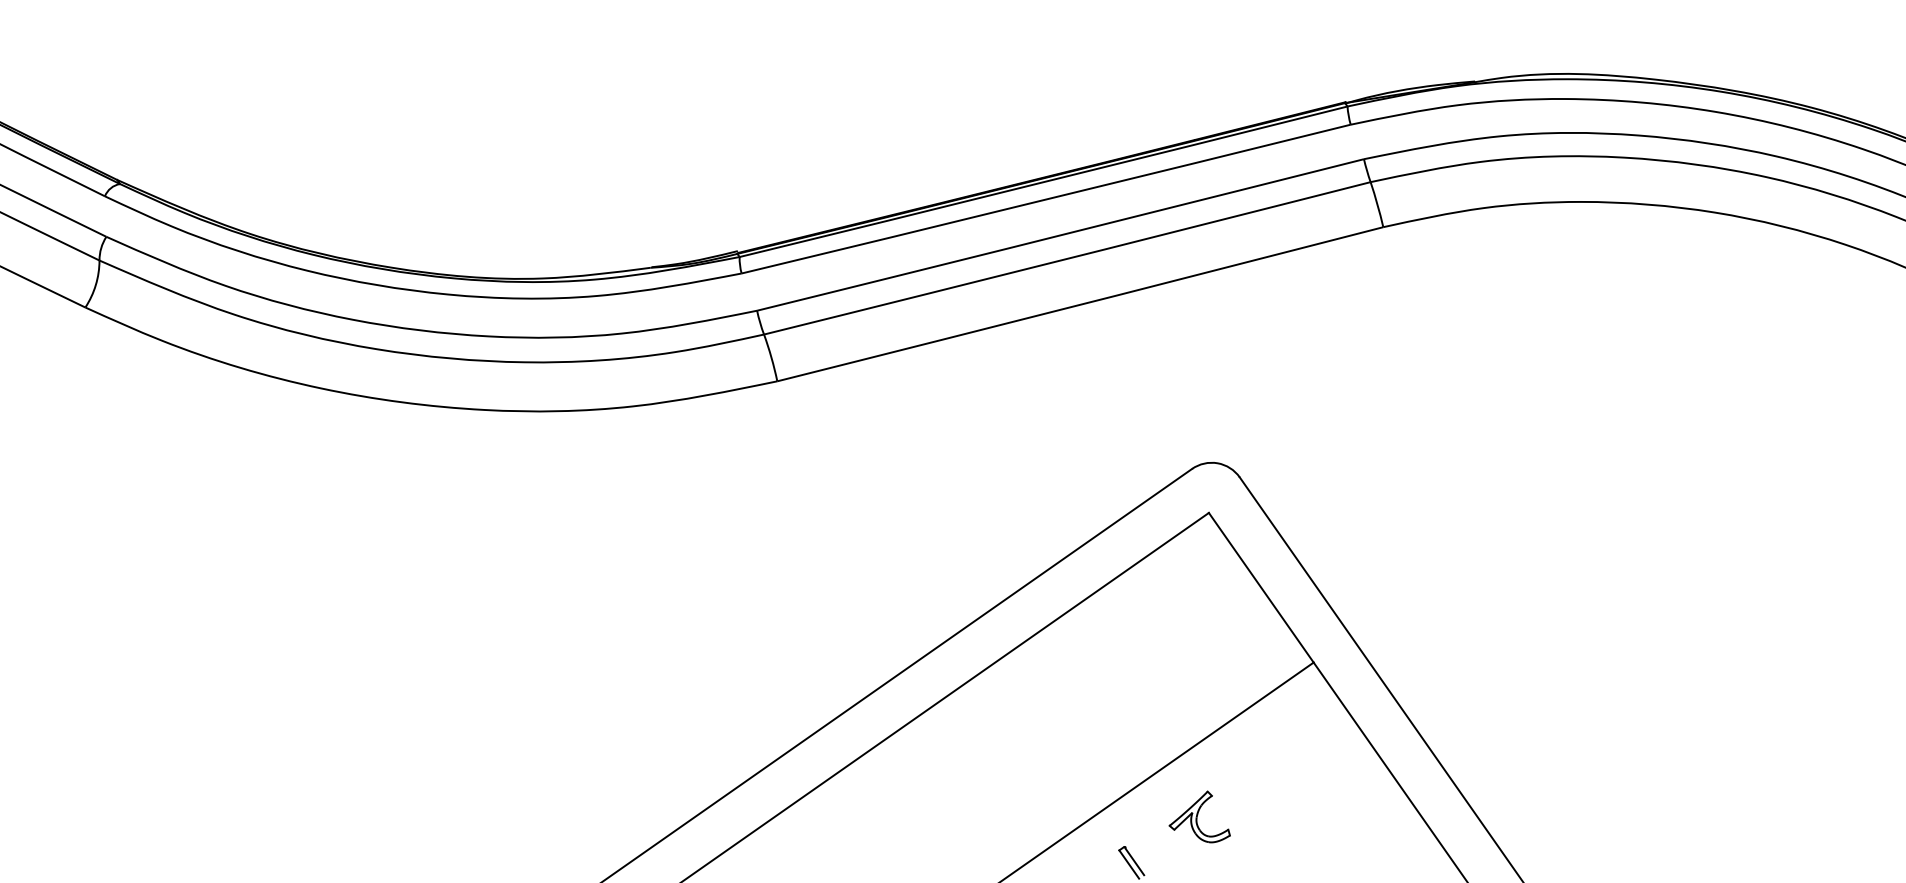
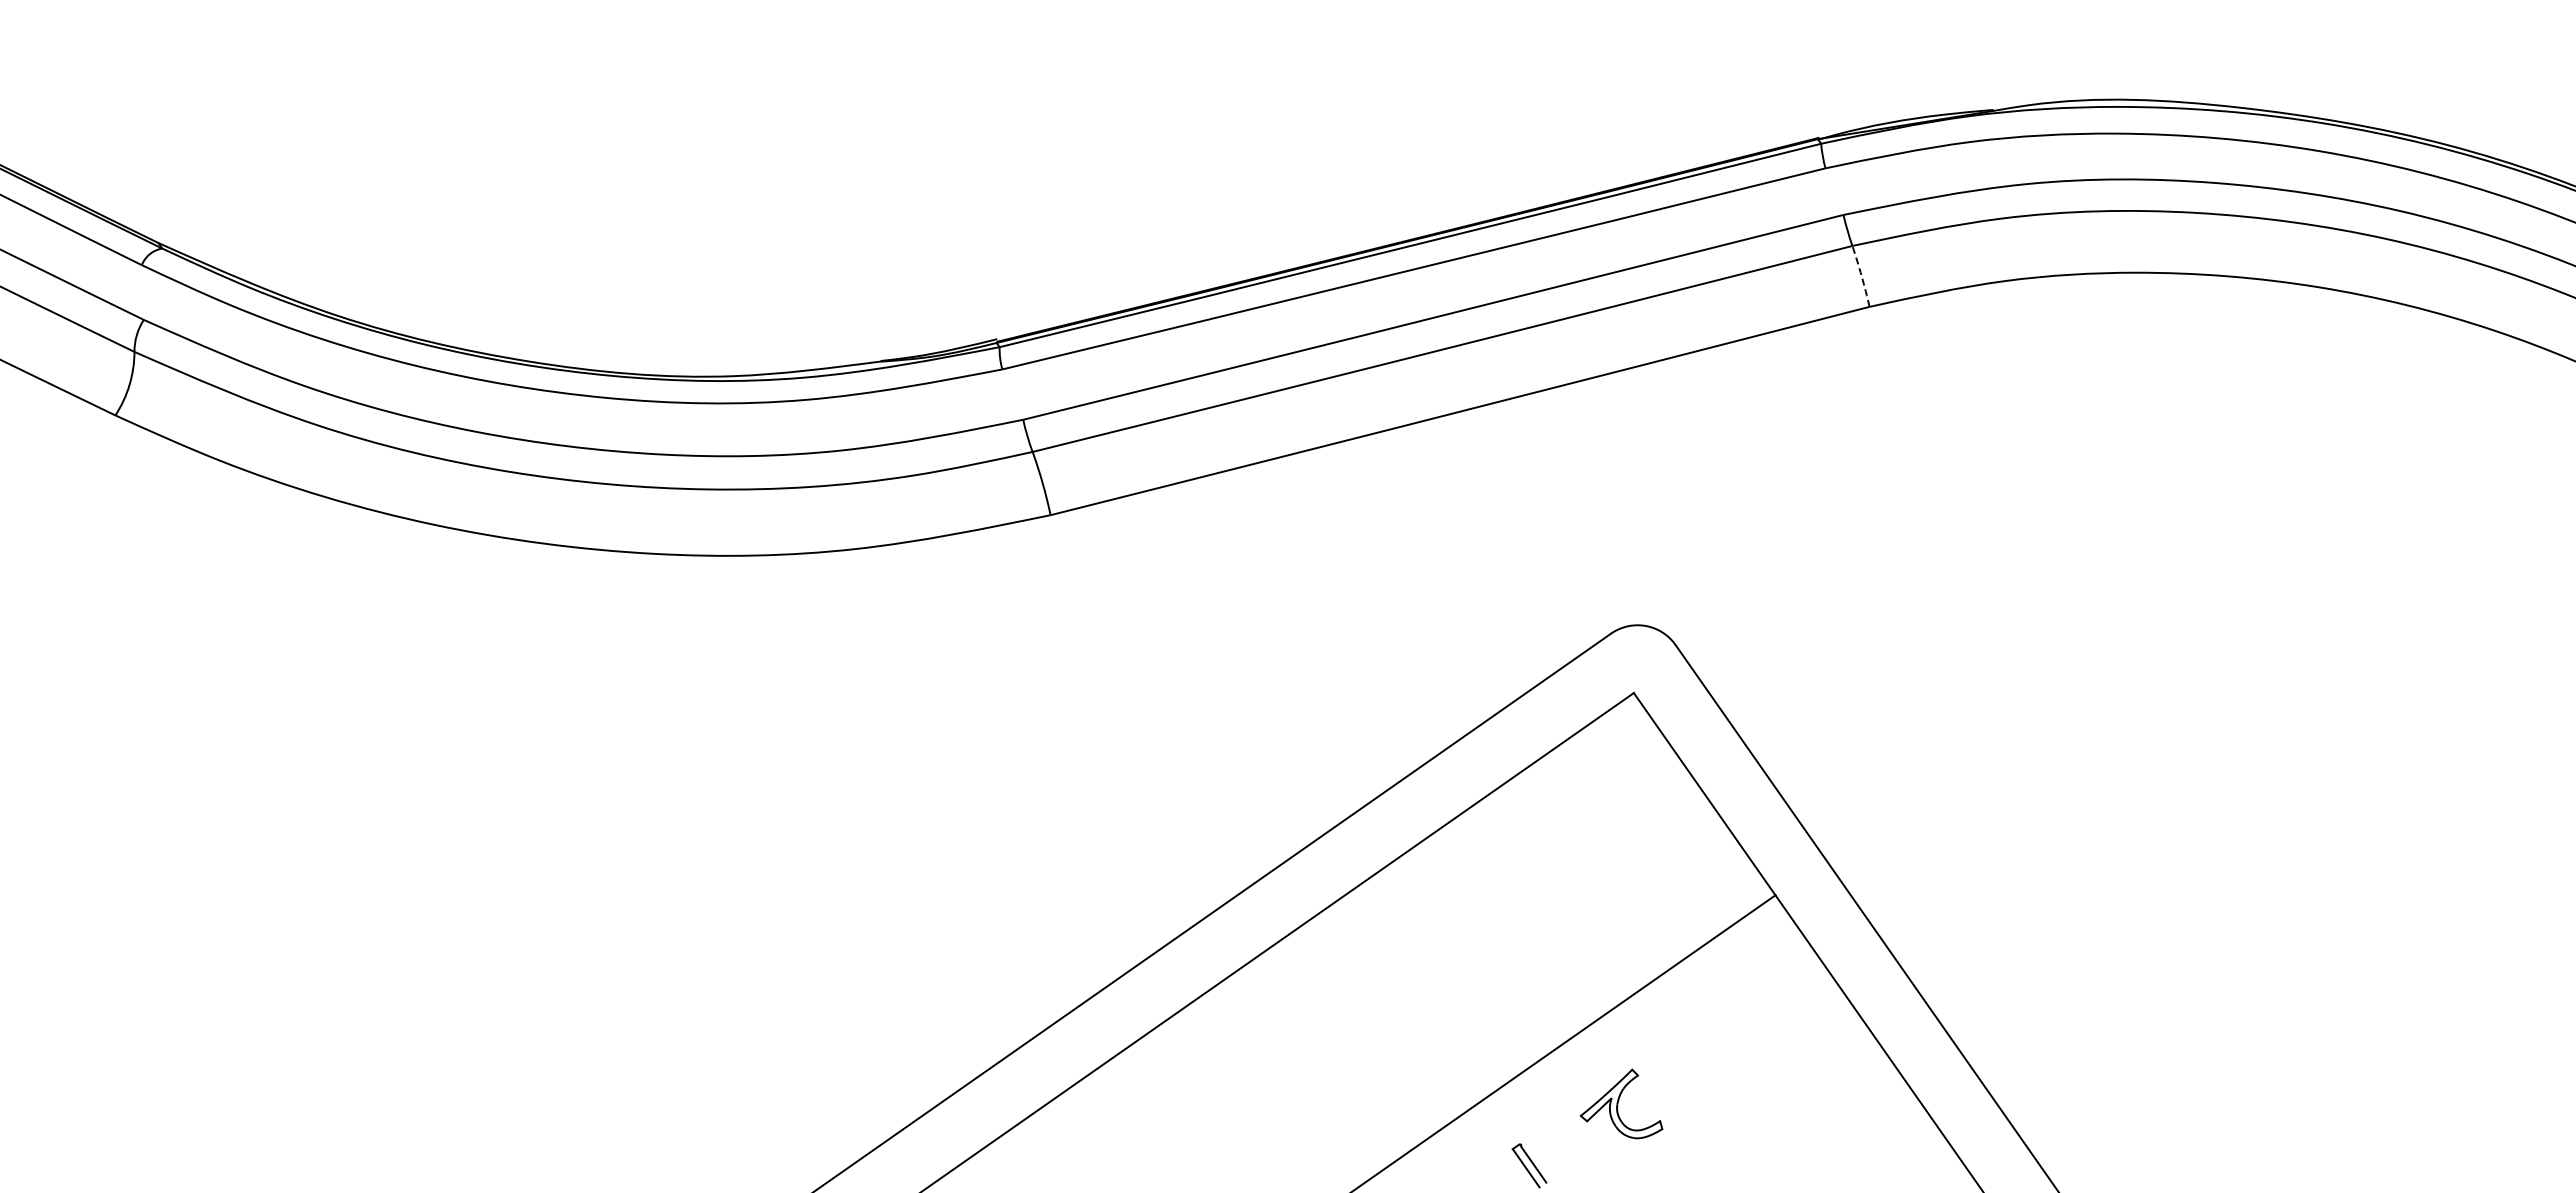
arc: (1377, 204) -> (1861, 276), solid -> dashed

